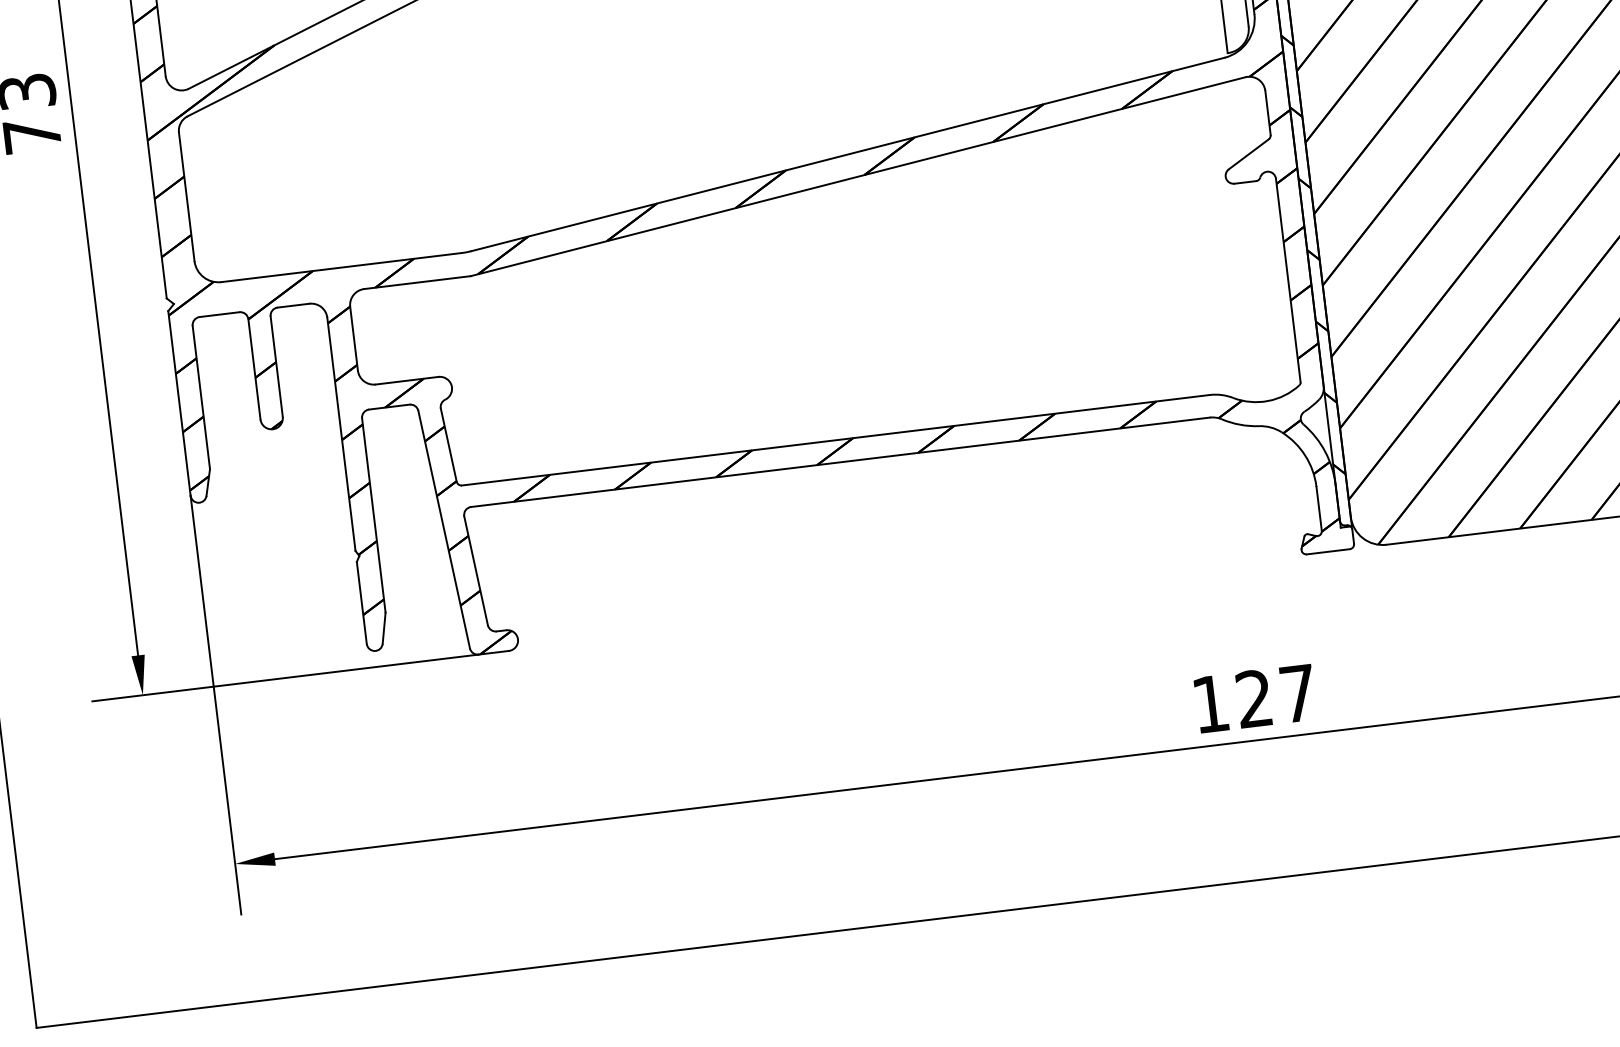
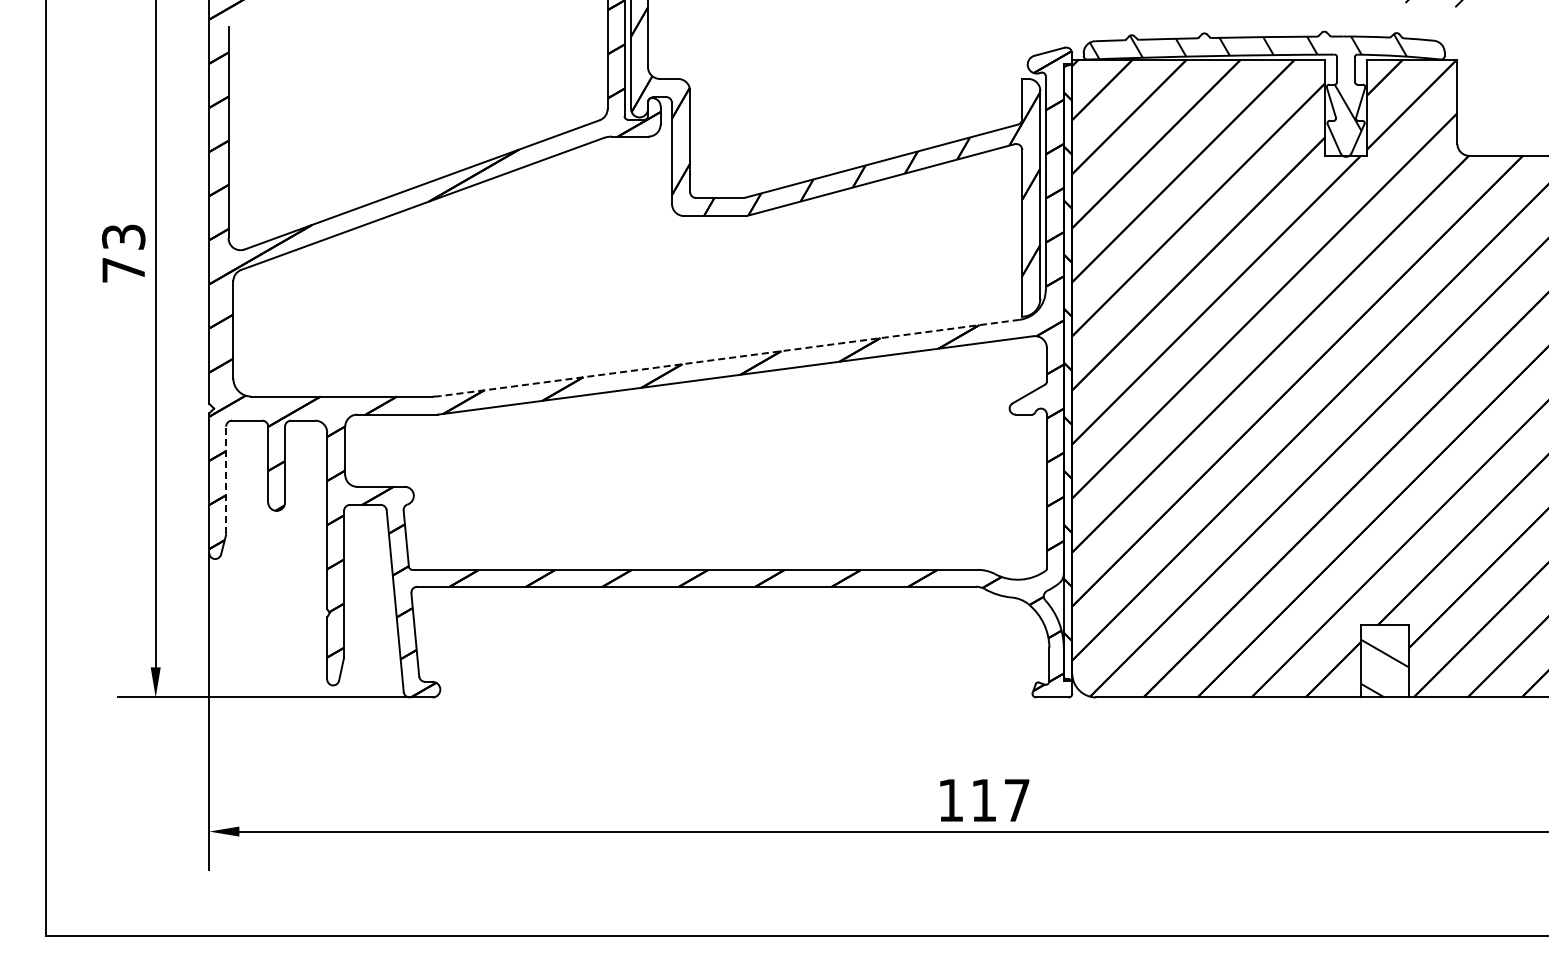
line: (848, 153) -> (730, 357), solid -> dashed
line: (201, 397) -> (226, 480), solid -> dashed
text: (1253, 697) -> (983, 799), 127 -> 117

